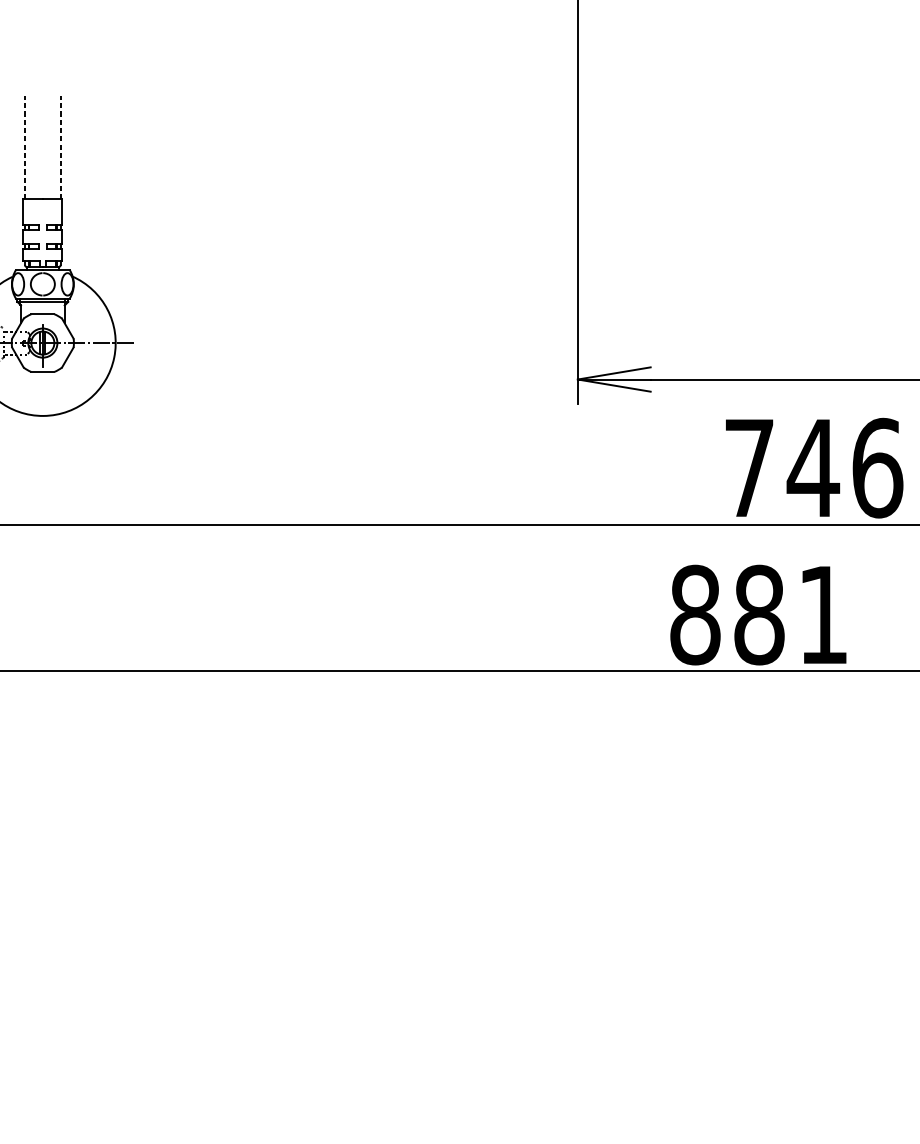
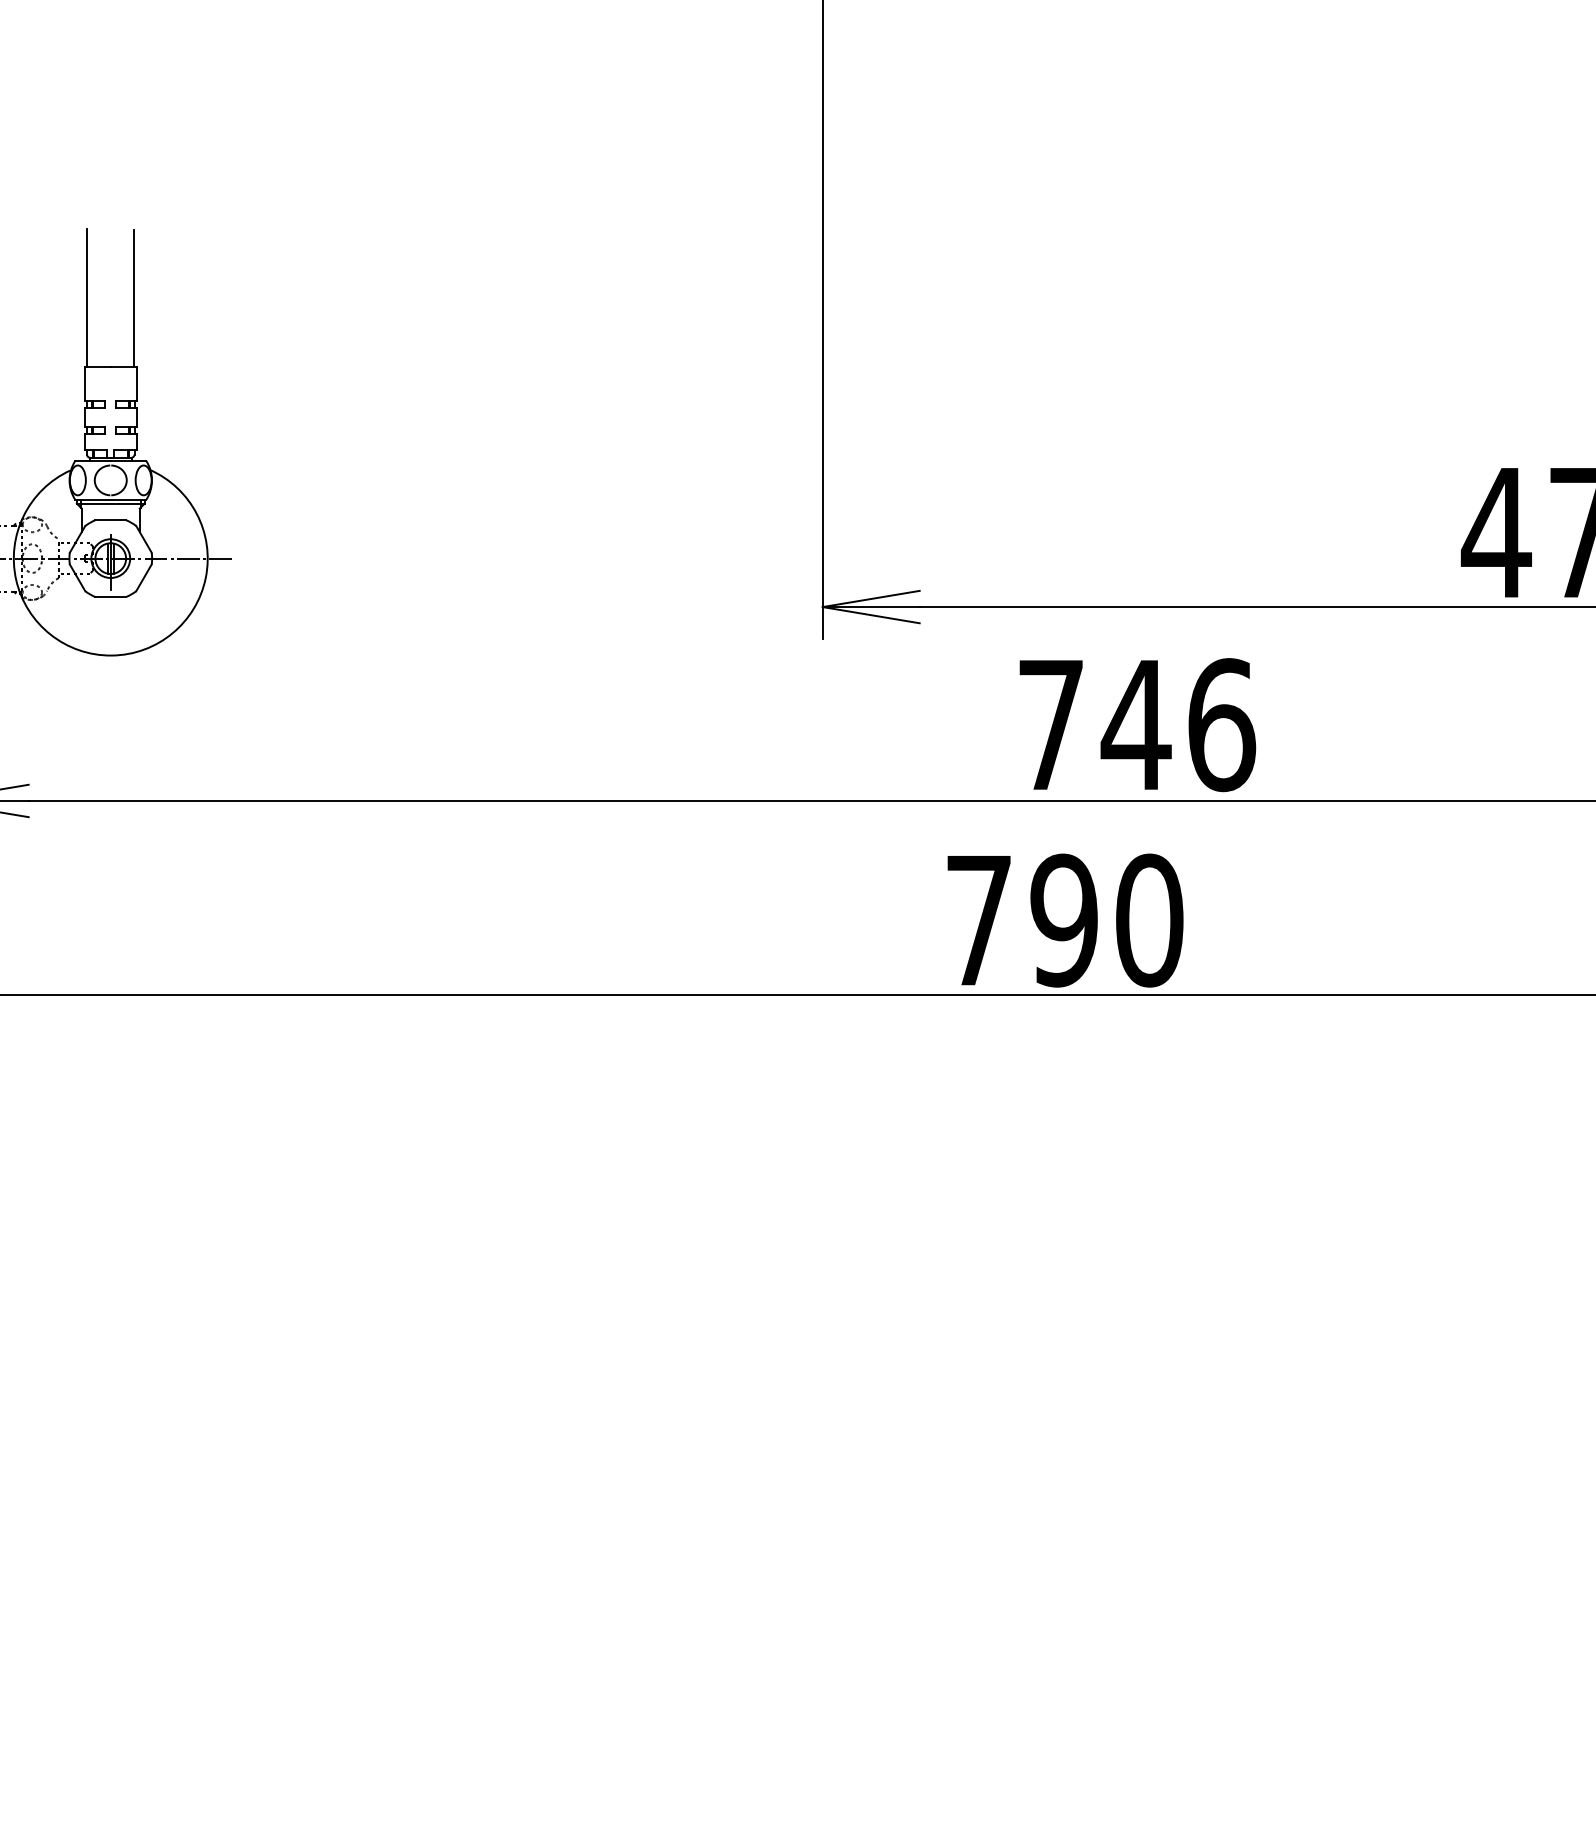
line: (25, 147) -> (87, 298), dashed -> solid
line: (60, 147) -> (134, 298), dashed -> solid
text: (759, 615) -> (1064, 920), 881 -> 790

